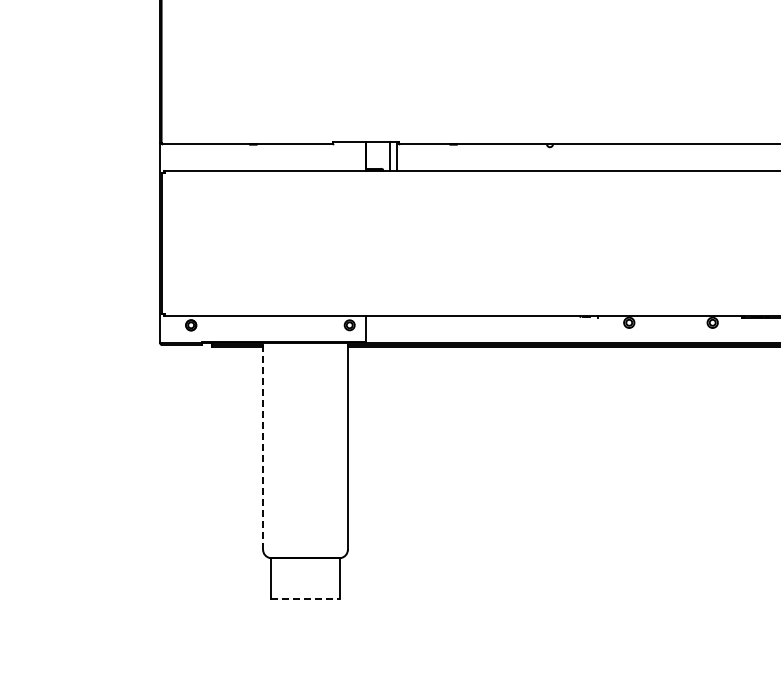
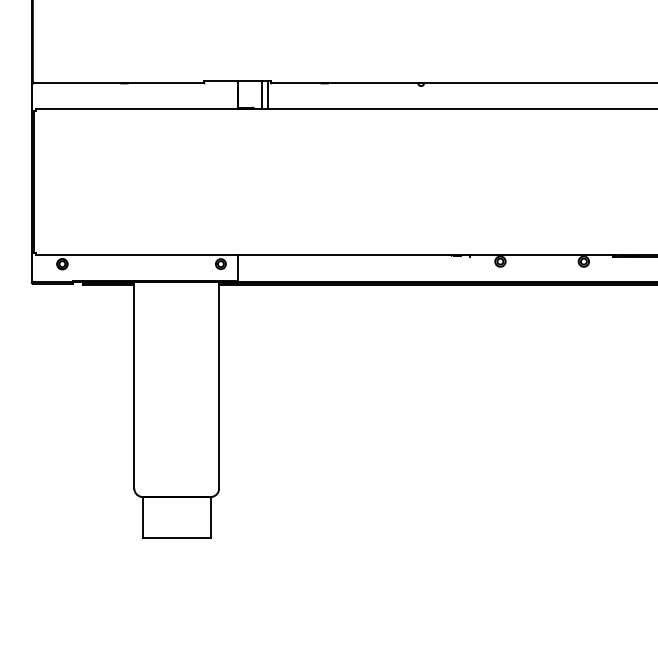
line: (263, 447) -> (134, 386), dashed -> solid
line: (306, 598) -> (177, 537), dashed -> solid

